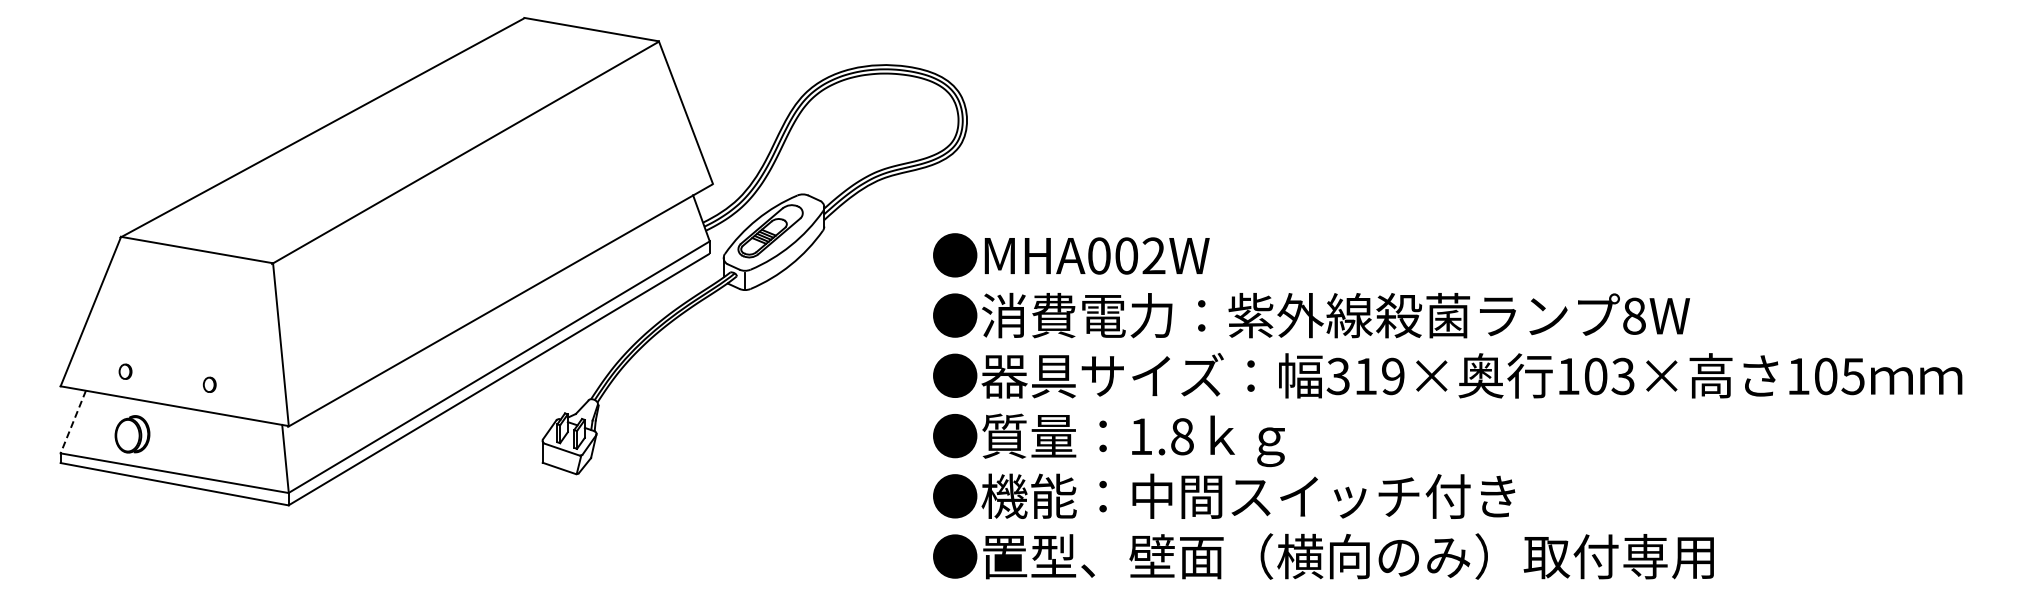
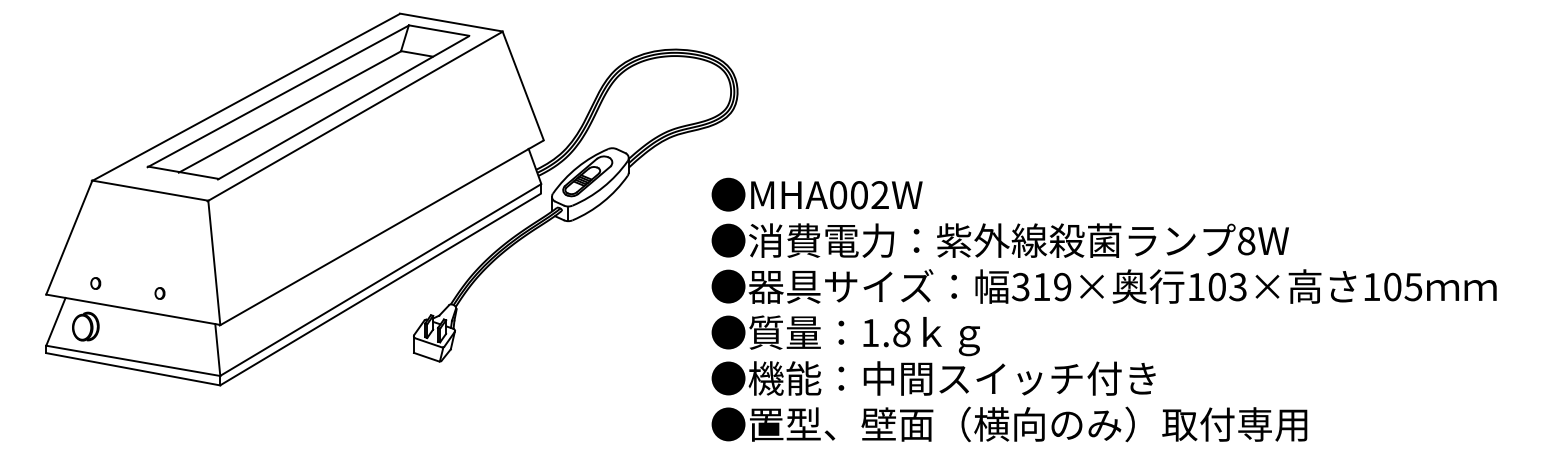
part: (404, 134) -> (308, 102), added
line: (73, 422) -> (56, 322), dashed -> solid
part: (132, 434) -> (85, 326), moved

